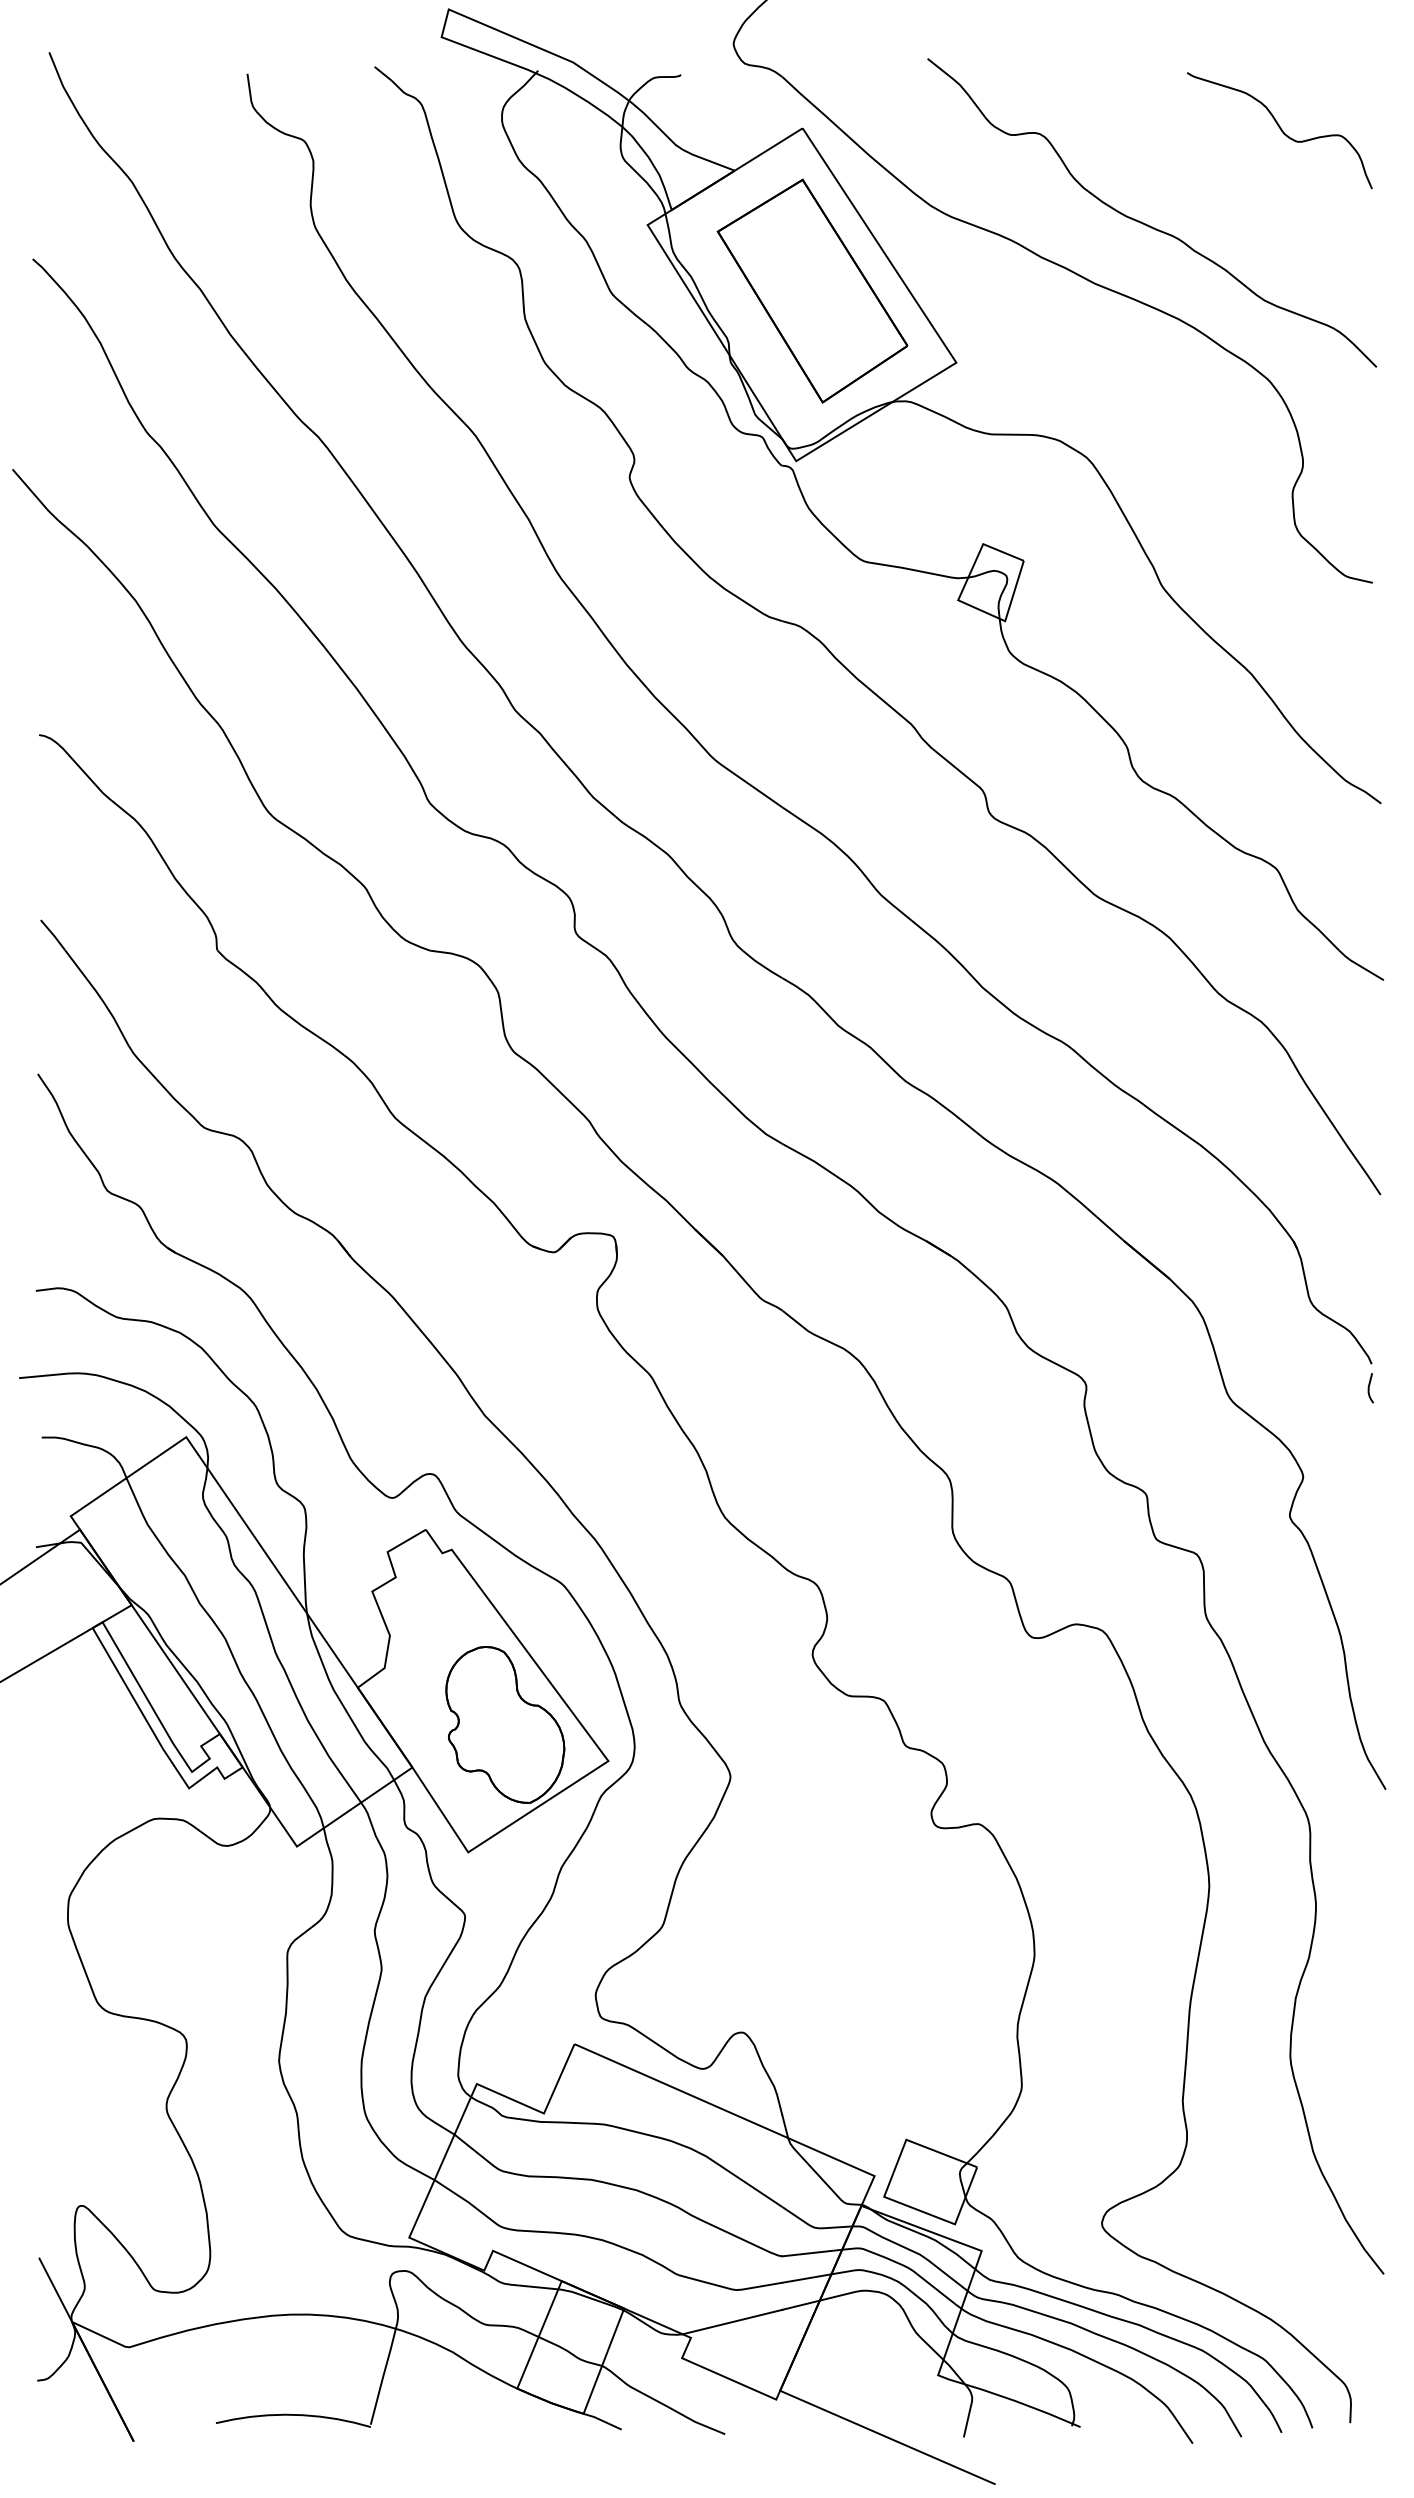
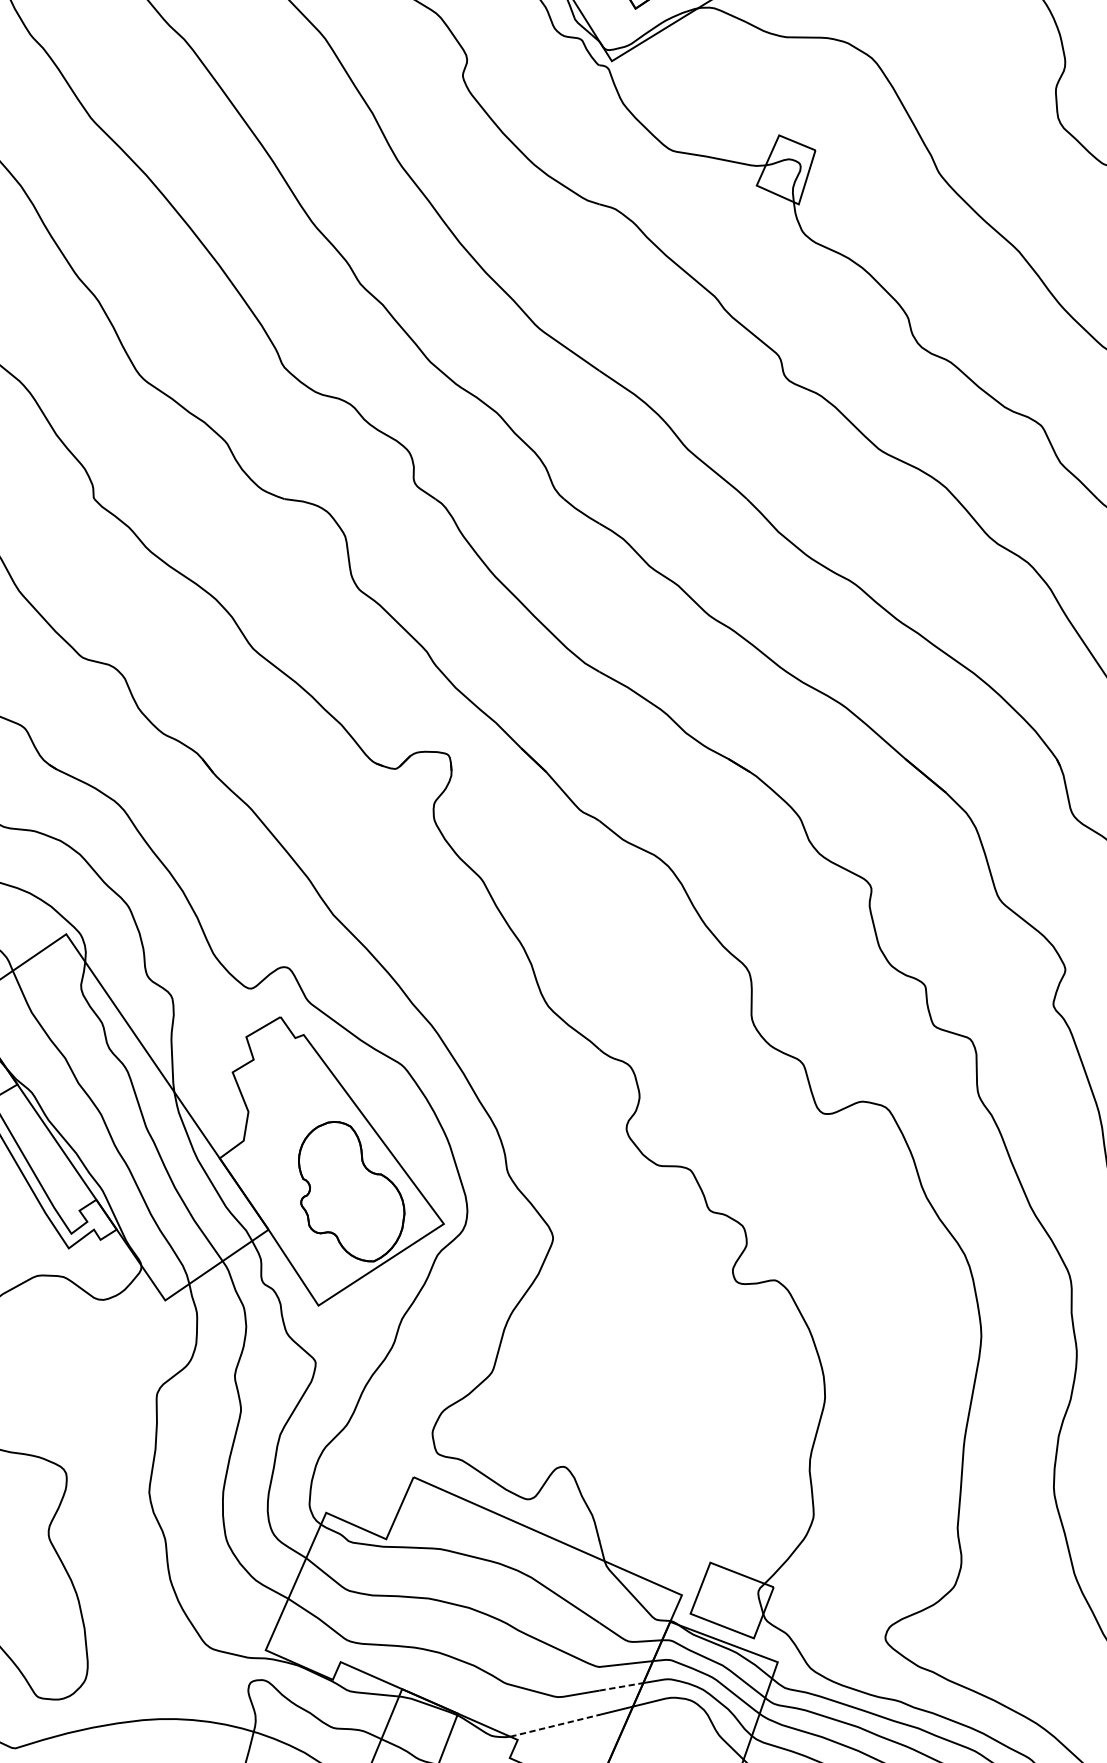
line: (806, 2278) -> (621, 1686), solid -> dashed
line: (733, 2321) -> (555, 1725), solid -> dashed

